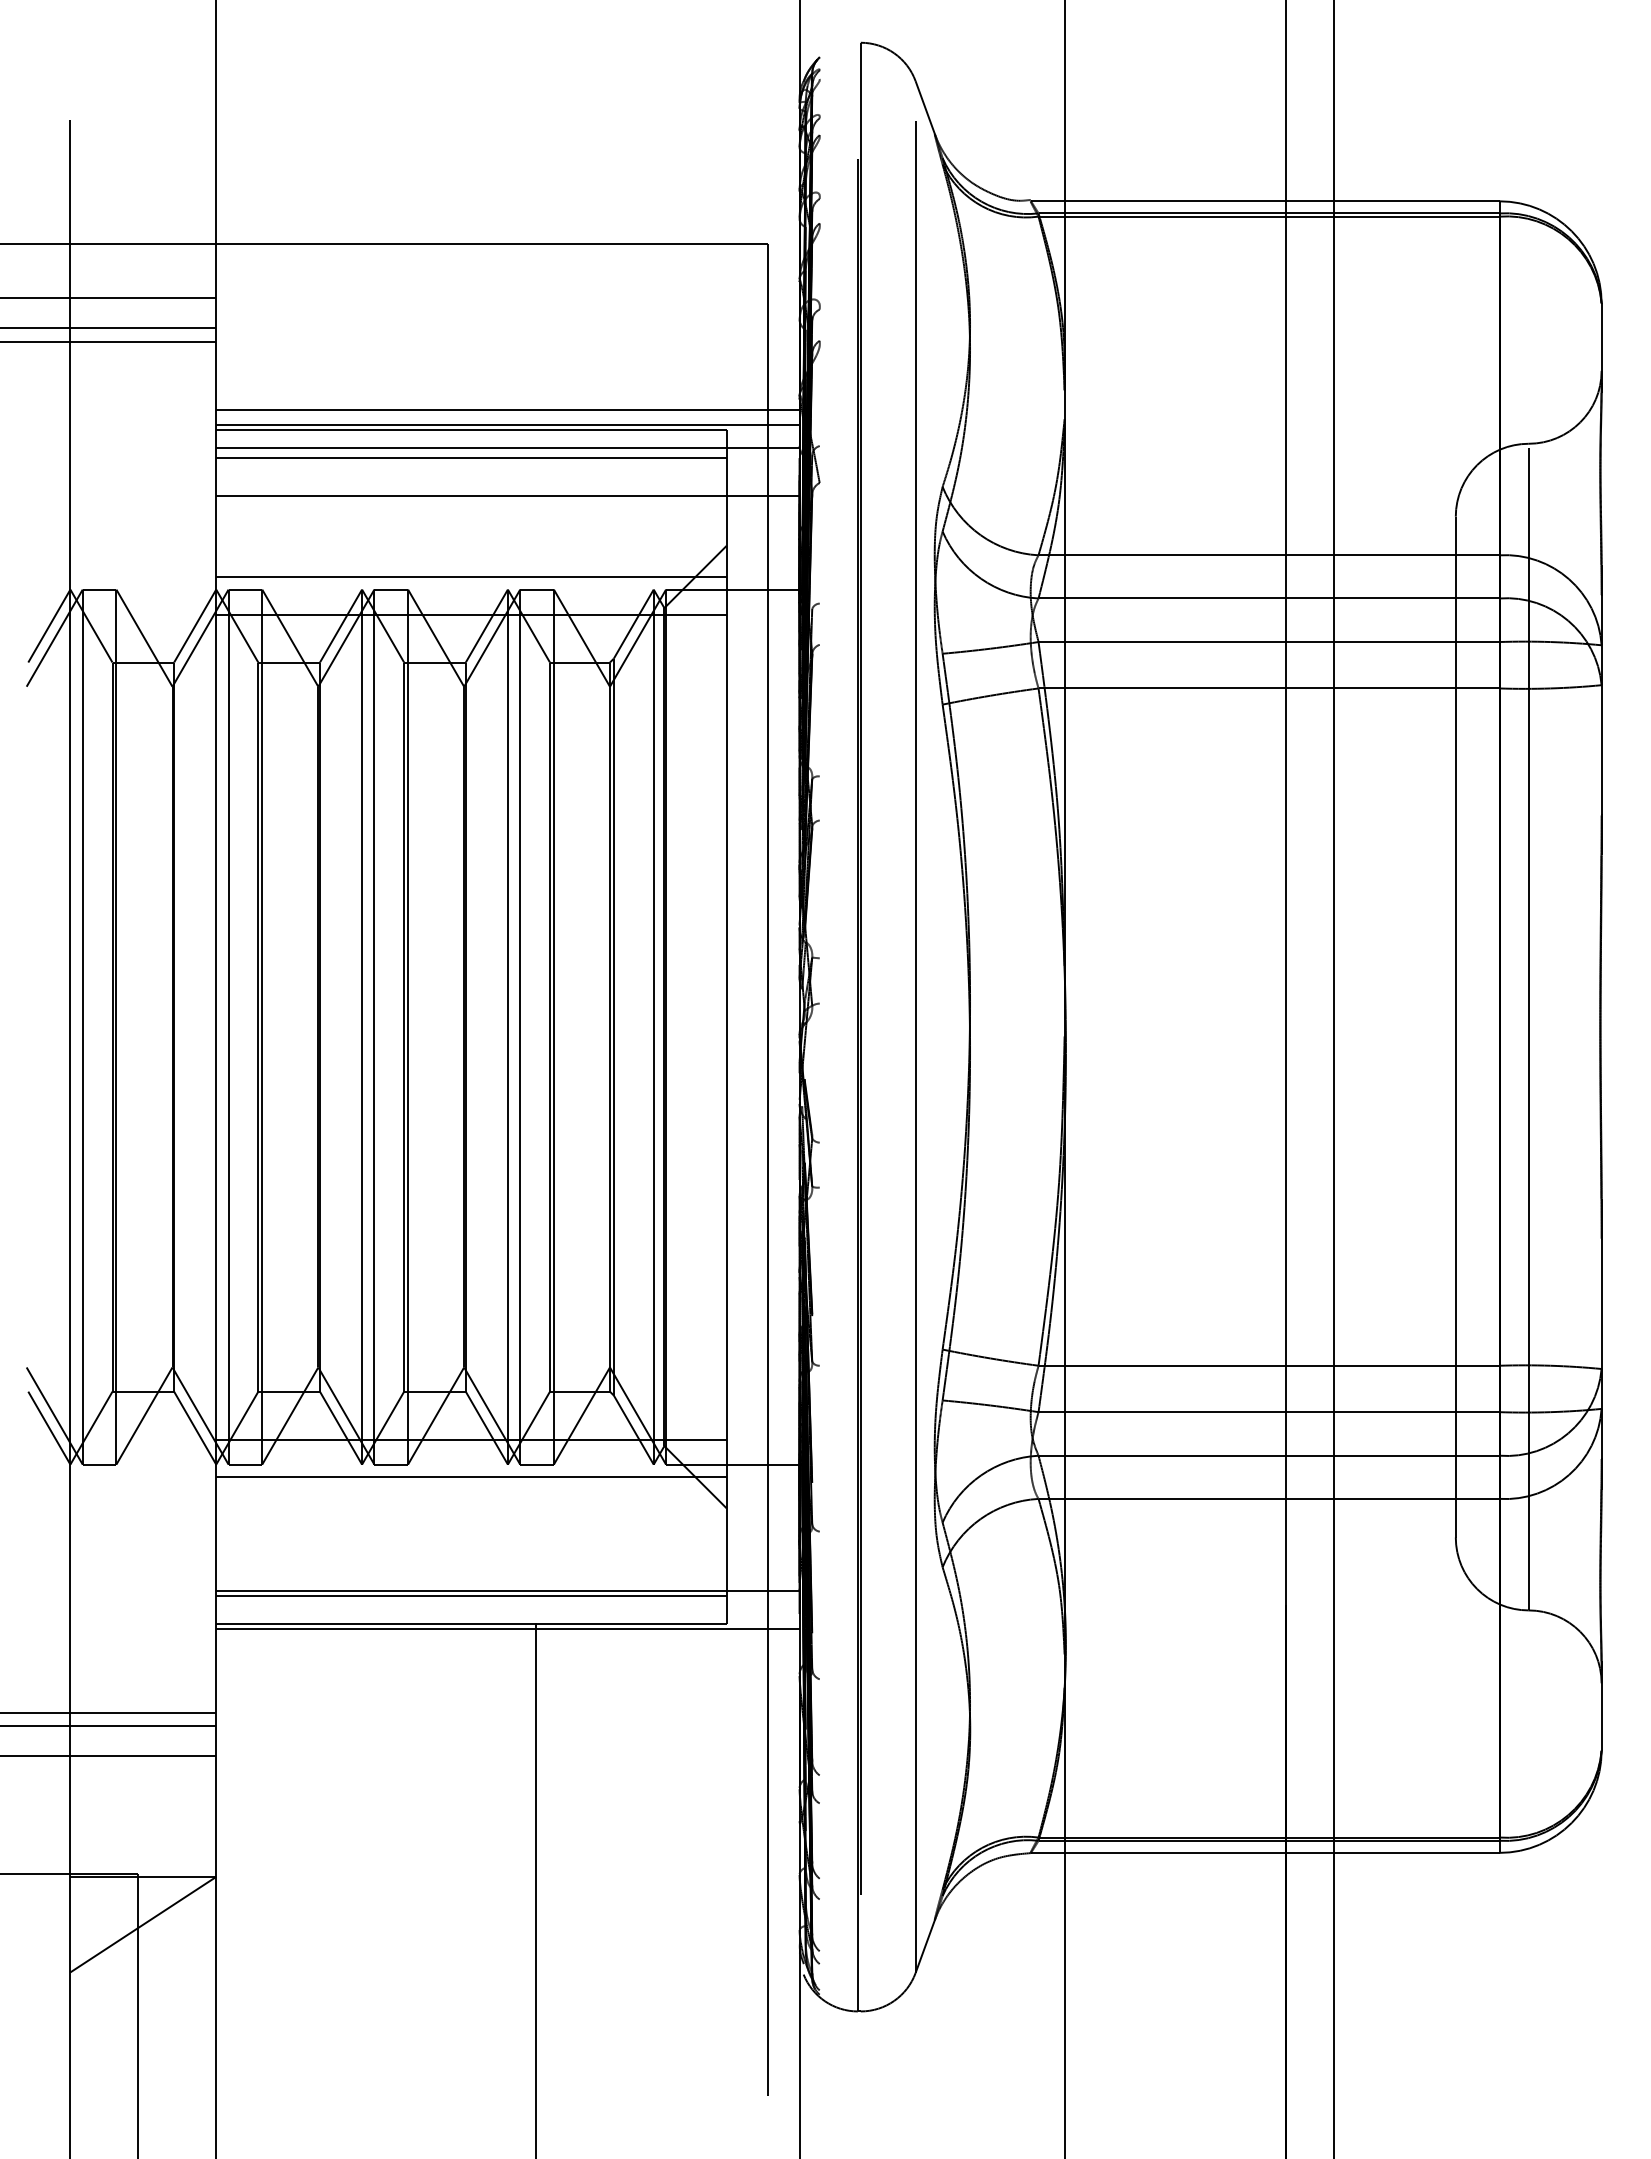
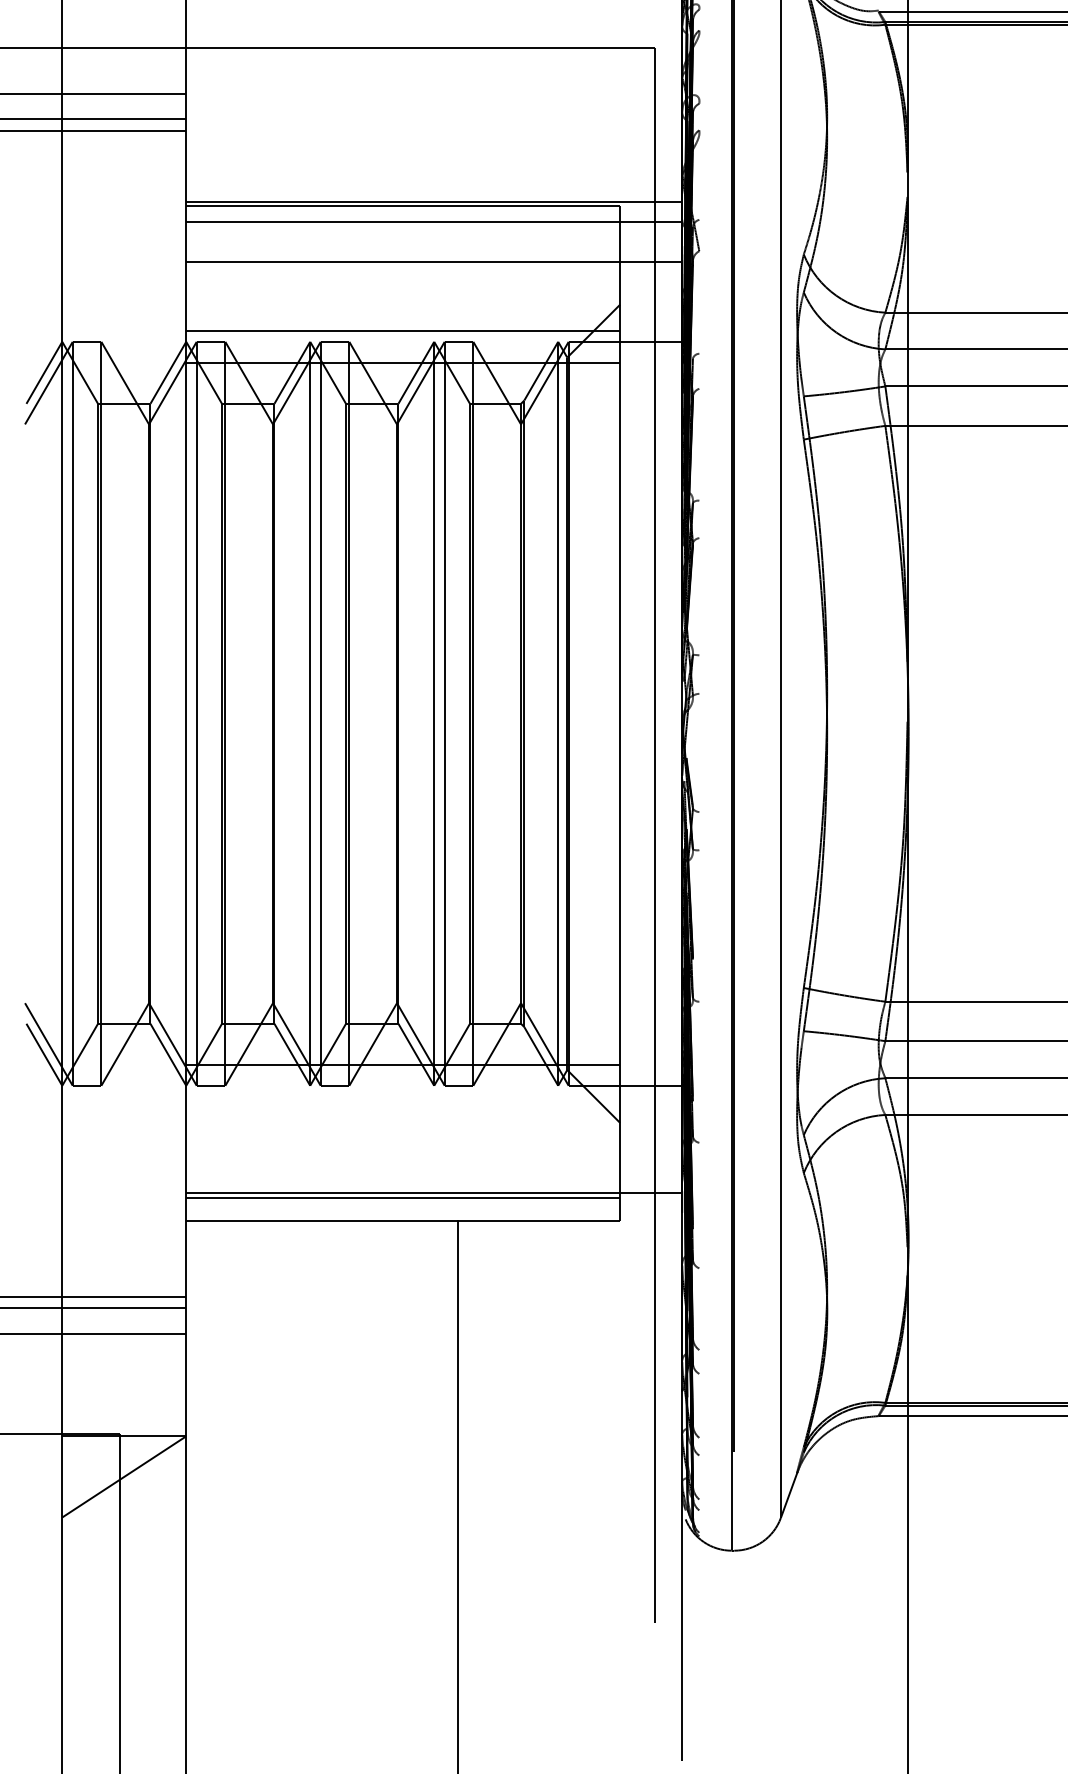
line: (507, 410) -> (433, 189), removed
line: (471, 457) -> (403, 229), removed
line: (471, 1476) -> (403, 1095), removed
line: (507, 1628) -> (433, 1225), removed

